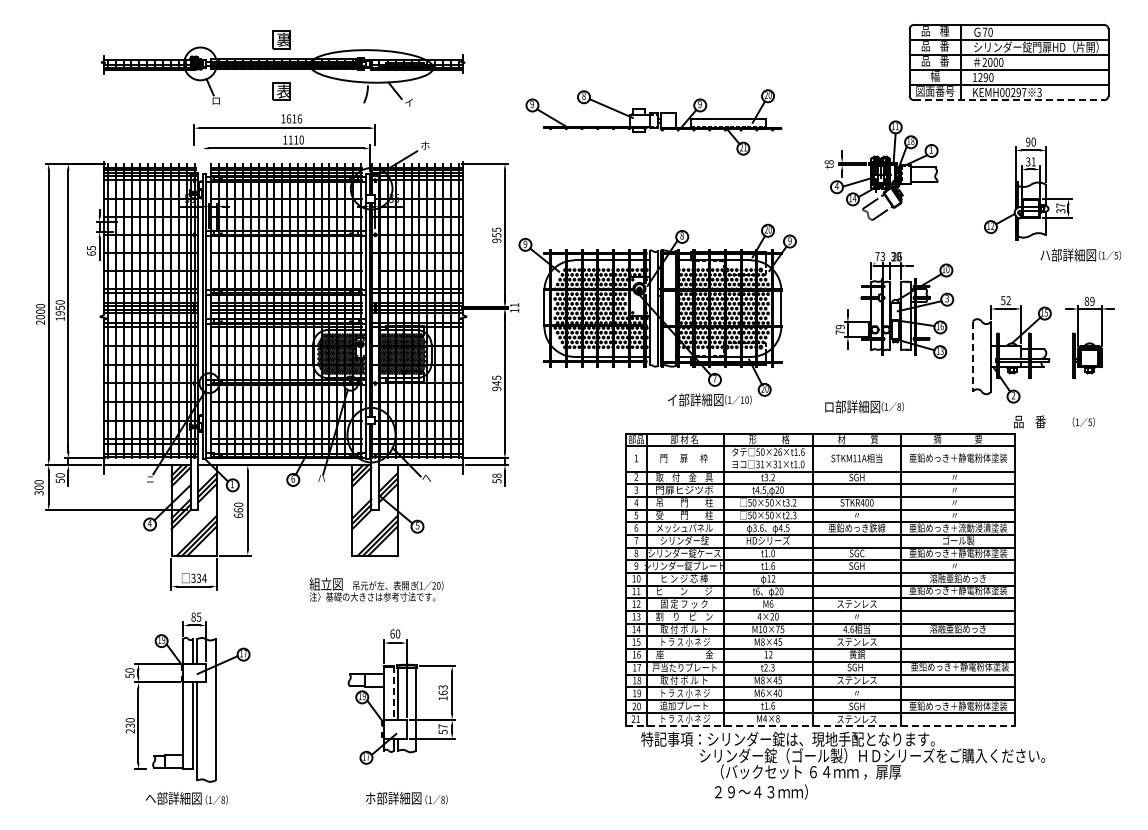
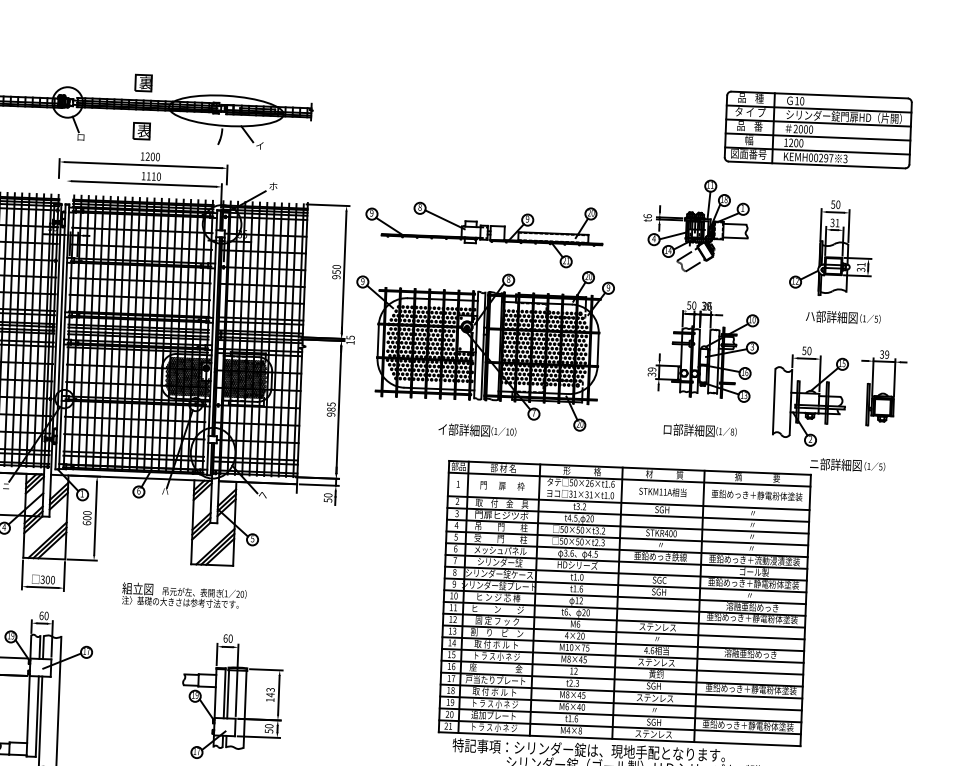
text: (985, 31) -> (797, 100), 70 -> 10
text: (935, 46) -> (750, 112), 品    番 -> タ イ プ
text: (985, 77) -> (795, 143), 1290 -> 1200
line: (1009, 100) -> (817, 165), dashed -> solid
text: (294, 118) -> (152, 156), 1616 -> 1200
part: (653, 122) -> (483, 234), moved
text: (1028, 141) -> (833, 204), 90 -> 50
text: (828, 162) -> (647, 216), t8 -> t6
text: (1060, 205) -> (860, 264), 37 -> 31
text: (496, 229) -> (336, 266), 955 -> 950
text: (1080, 254) -> (843, 316), moved
text: (880, 256) -> (692, 305), 73 -> 50
text: (1008, 300) -> (809, 350), 52 -> 50
text: (1086, 301) -> (881, 354), 89 -> 39
text: (514, 305) -> (350, 337), 11 -> 15
text: (839, 332) -> (651, 374), 79 -> 39
line: (972, 357) -> (773, 402), dashed -> solid
text: (496, 383) -> (331, 409), 945 -> 985
text: (709, 399) -> (477, 430), moved
text: (864, 406) -> (700, 430), moved
text: (1041, 421) -> (835, 464), 品    番 -> ニ部詳細図
text: (497, 475) -> (328, 495), 58 -> 50
text: (238, 510) -> (86, 518), 660 -> 600
text: (201, 577) -> (50, 579), 334 -> 300
text: (376, 589) -> (184, 595), moved
text: (196, 616) -> (44, 615), 85 -> 60
line: (393, 692) -> (224, 692), dashed -> solid
text: (442, 692) -> (269, 694), 163 -> 143
text: (442, 726) -> (268, 726), 57 -> 50
line: (820, 726) -> (619, 739), dashed -> solid

